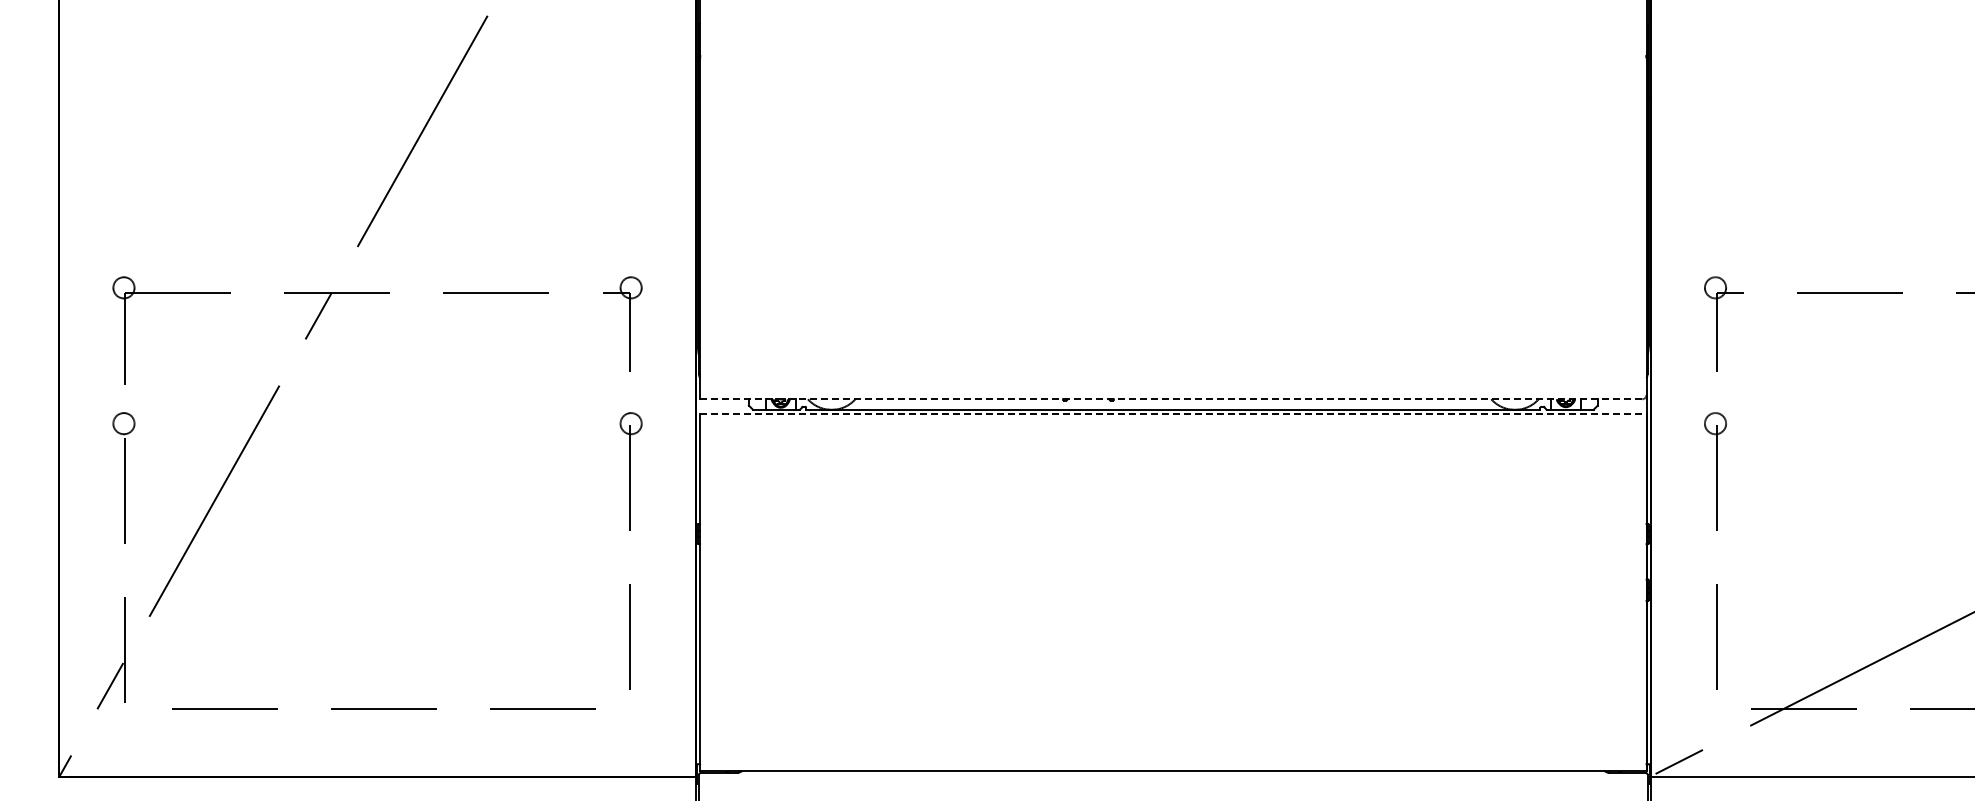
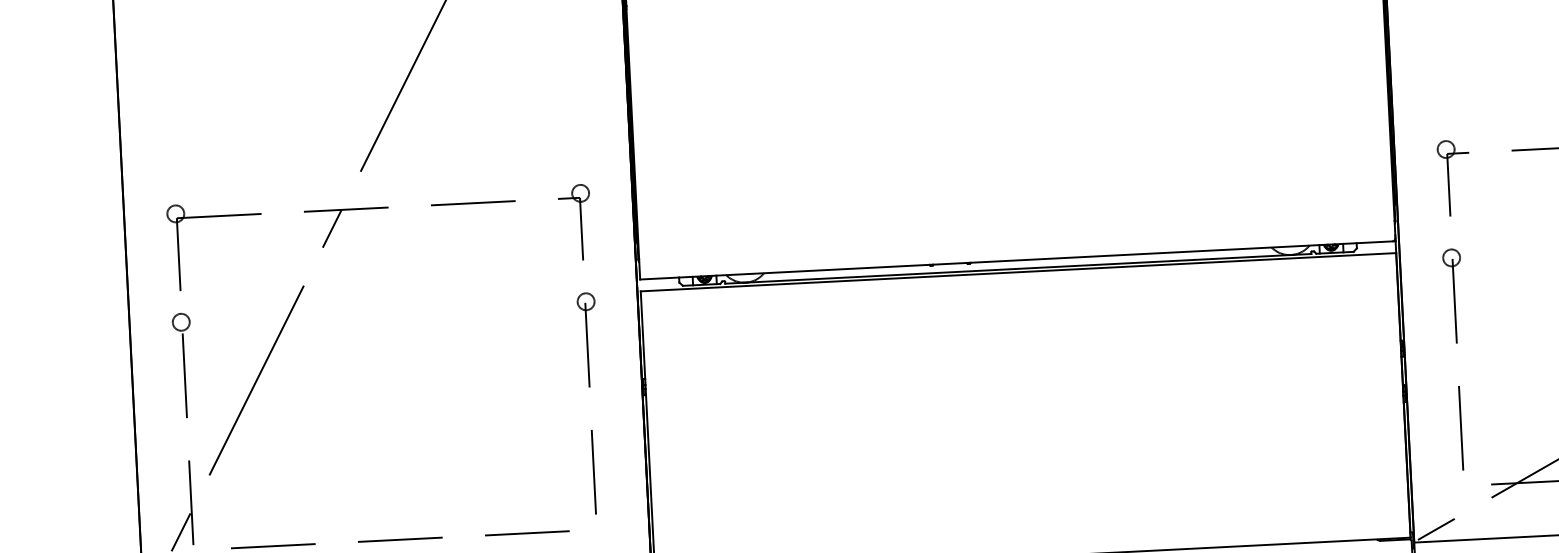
line: (1173, 399) -> (1018, 260), dashed -> solid
line: (1173, 414) -> (1018, 272), dashed -> solid

